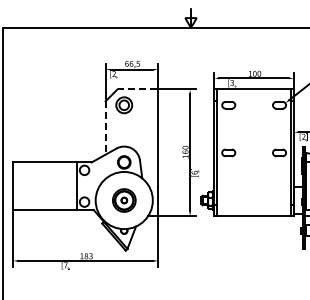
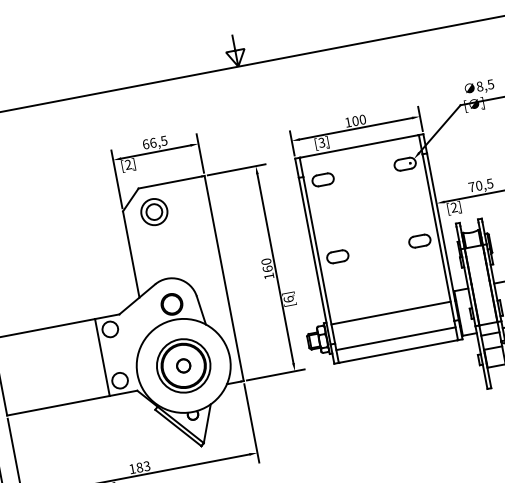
line: (137, 89) -> (170, 182), dashed -> solid
line: (105, 128) -> (131, 255), dashed -> solid
line: (254, 192) -> (391, 312), added
part: (124, 200) -> (184, 365), size x1.43
line: (254, 208) -> (396, 338), added

